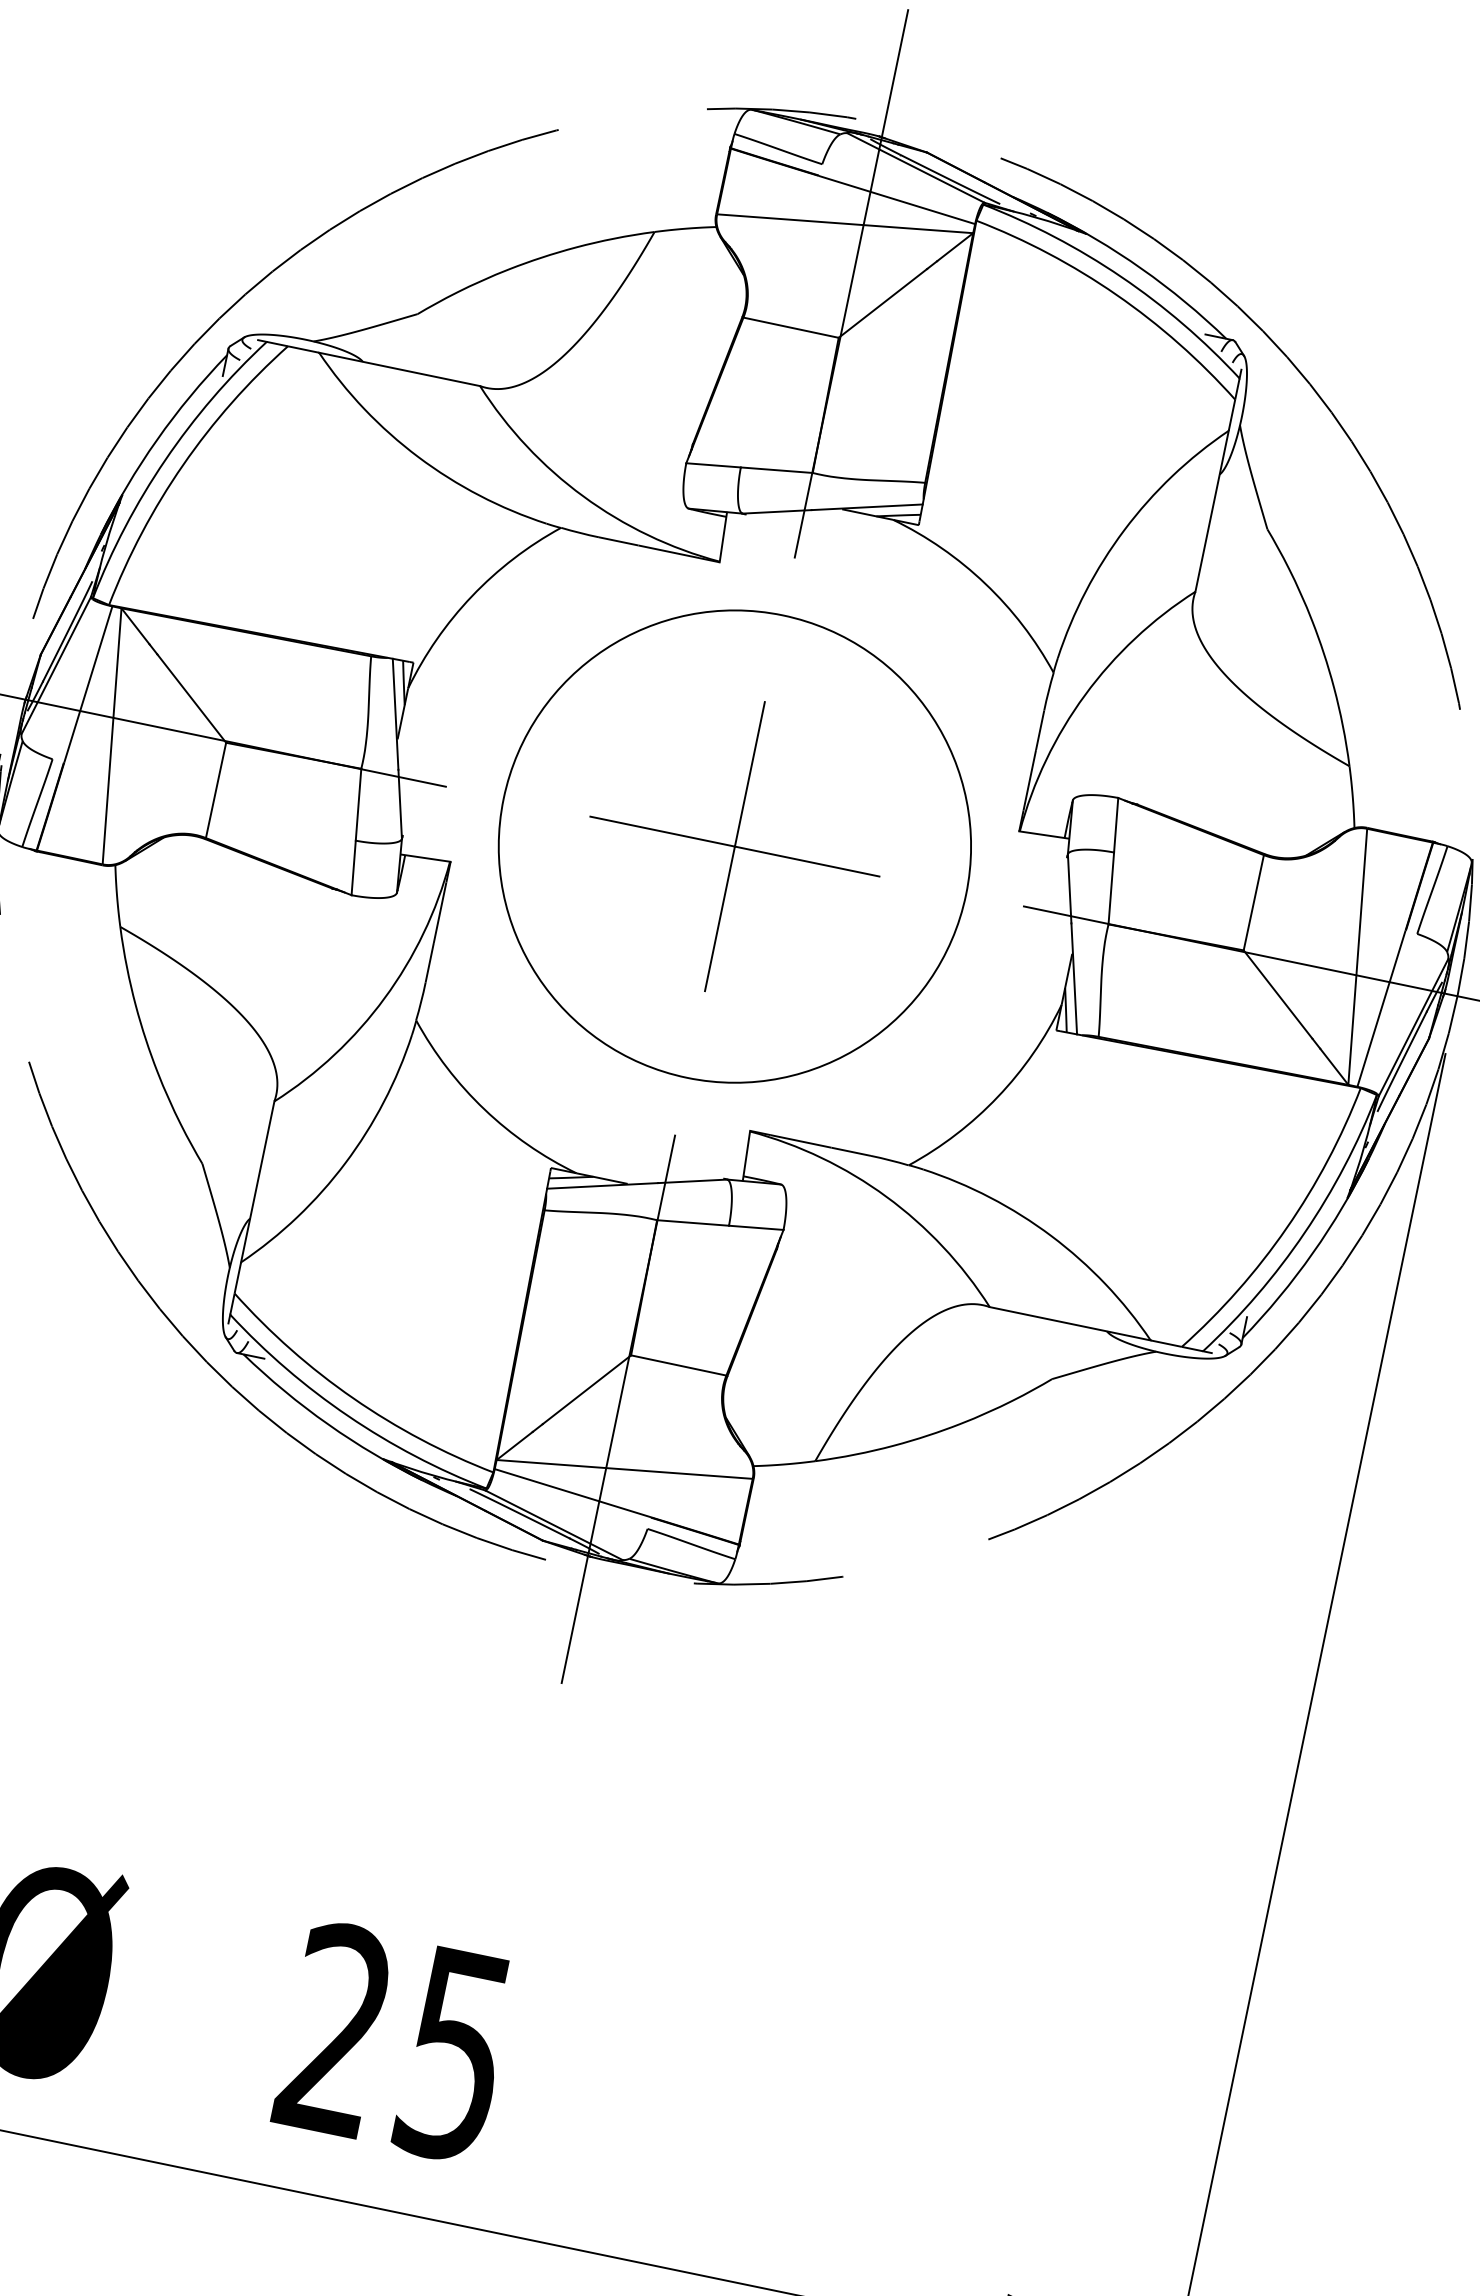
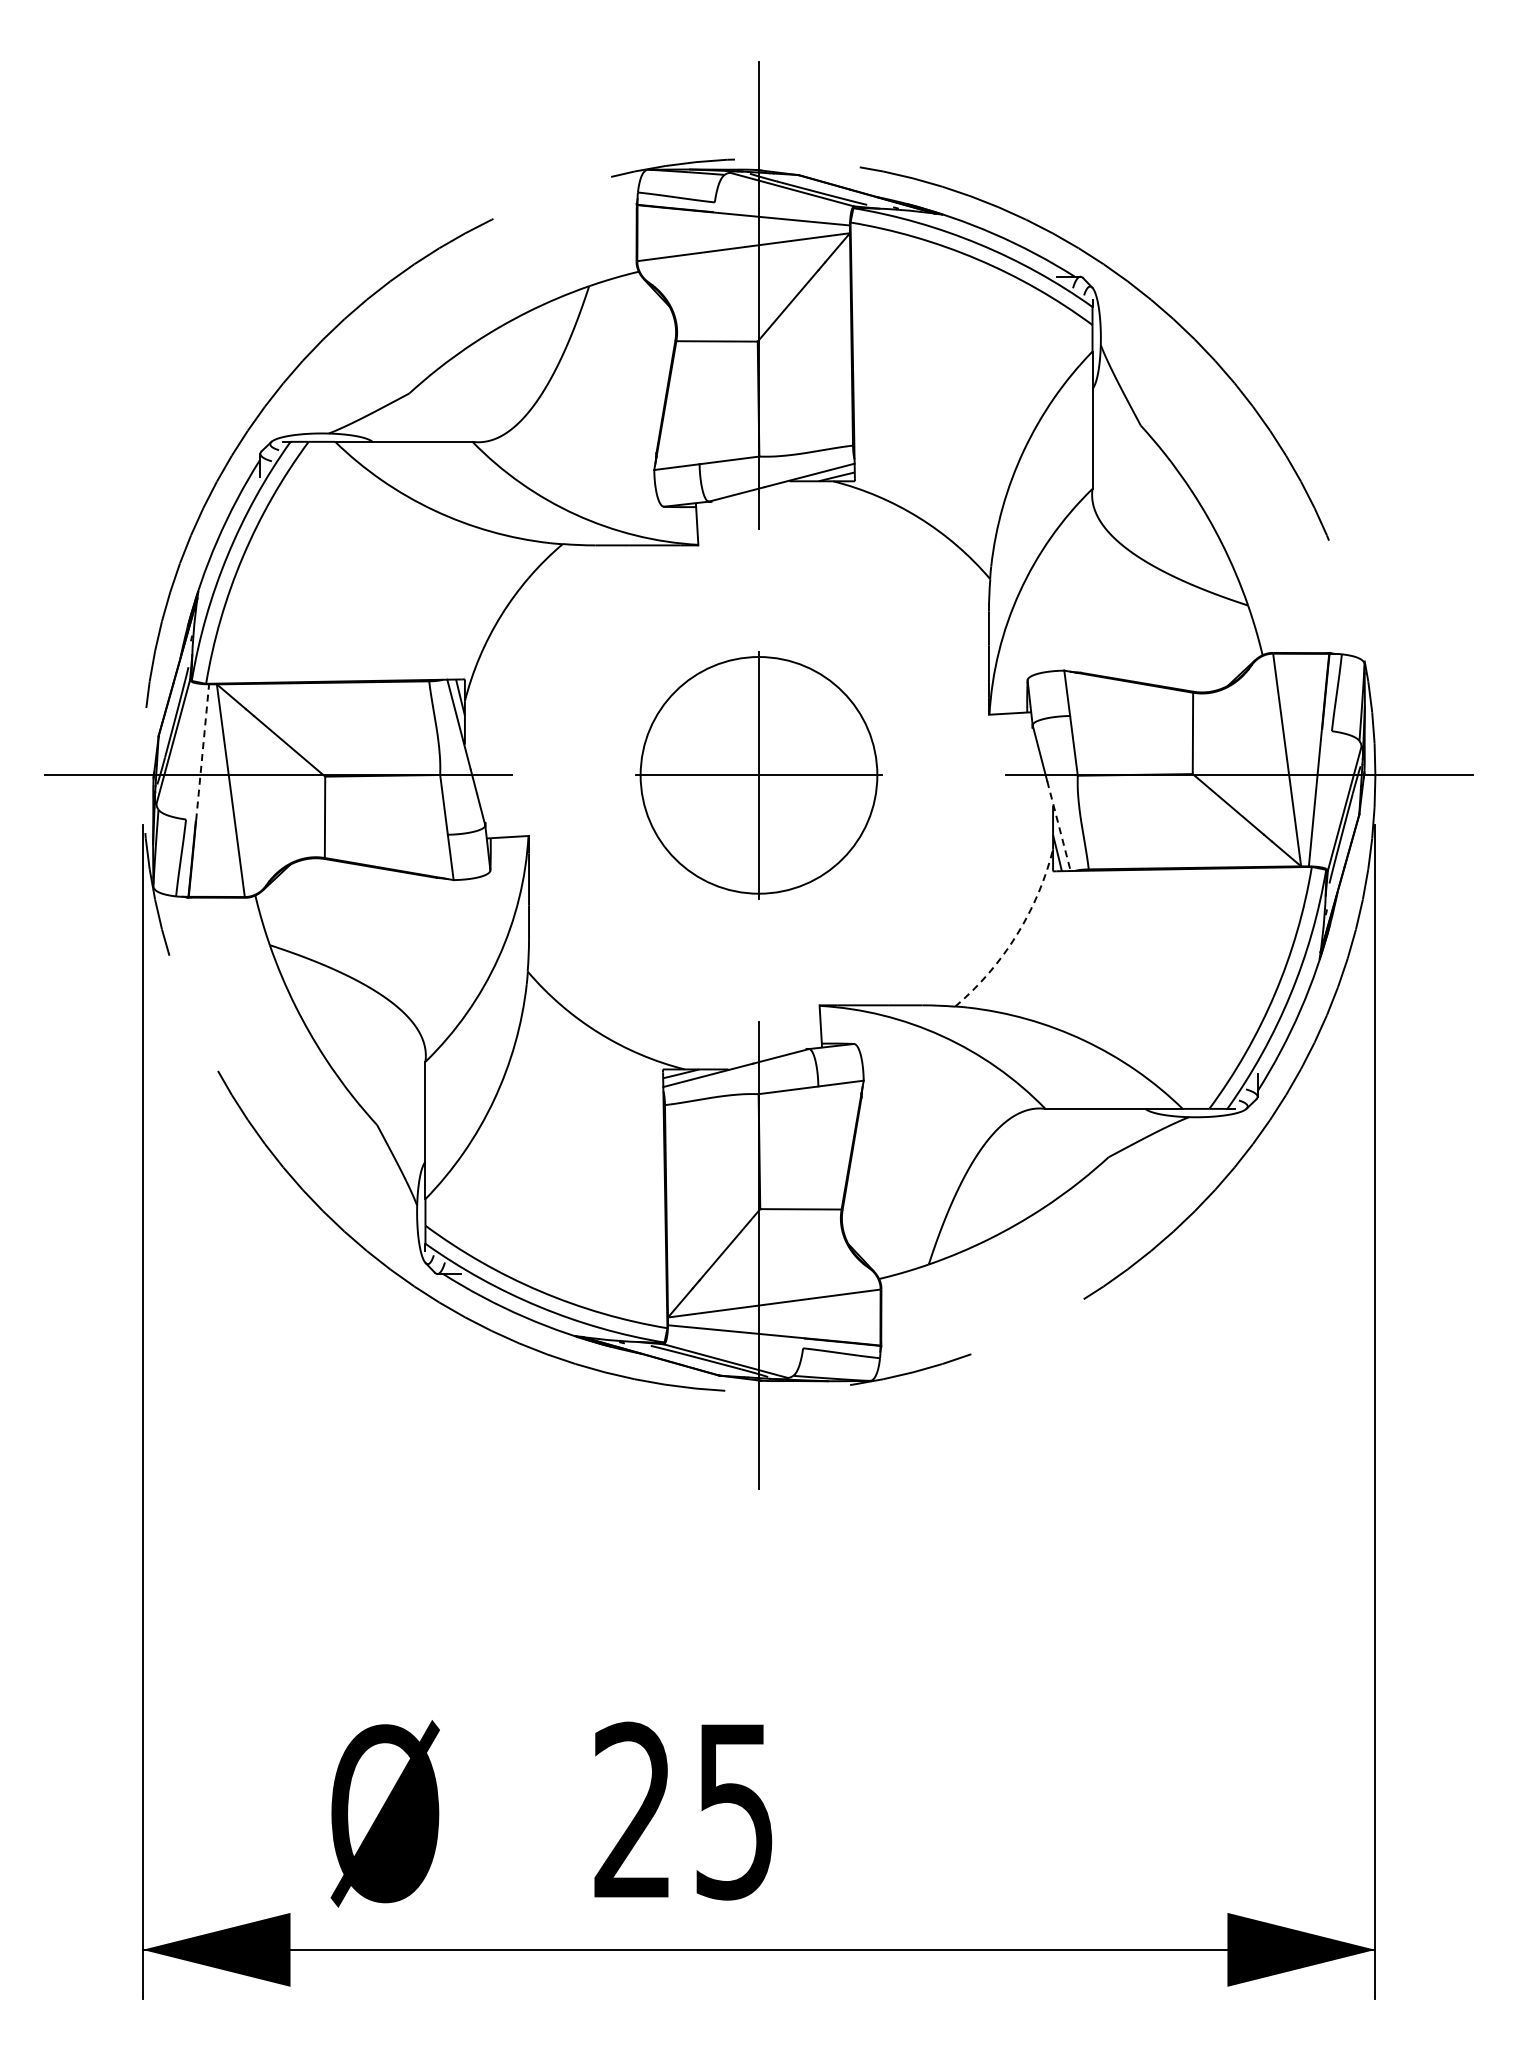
line: (88, 684) -> (202, 752), solid -> dashed
circle: (734, 846) -> (758, 775), size x0.6
line: (1074, 979) -> (1059, 826), solid -> dashed
arc: (997, 1096) -> (1016, 935), solid -> dashed

